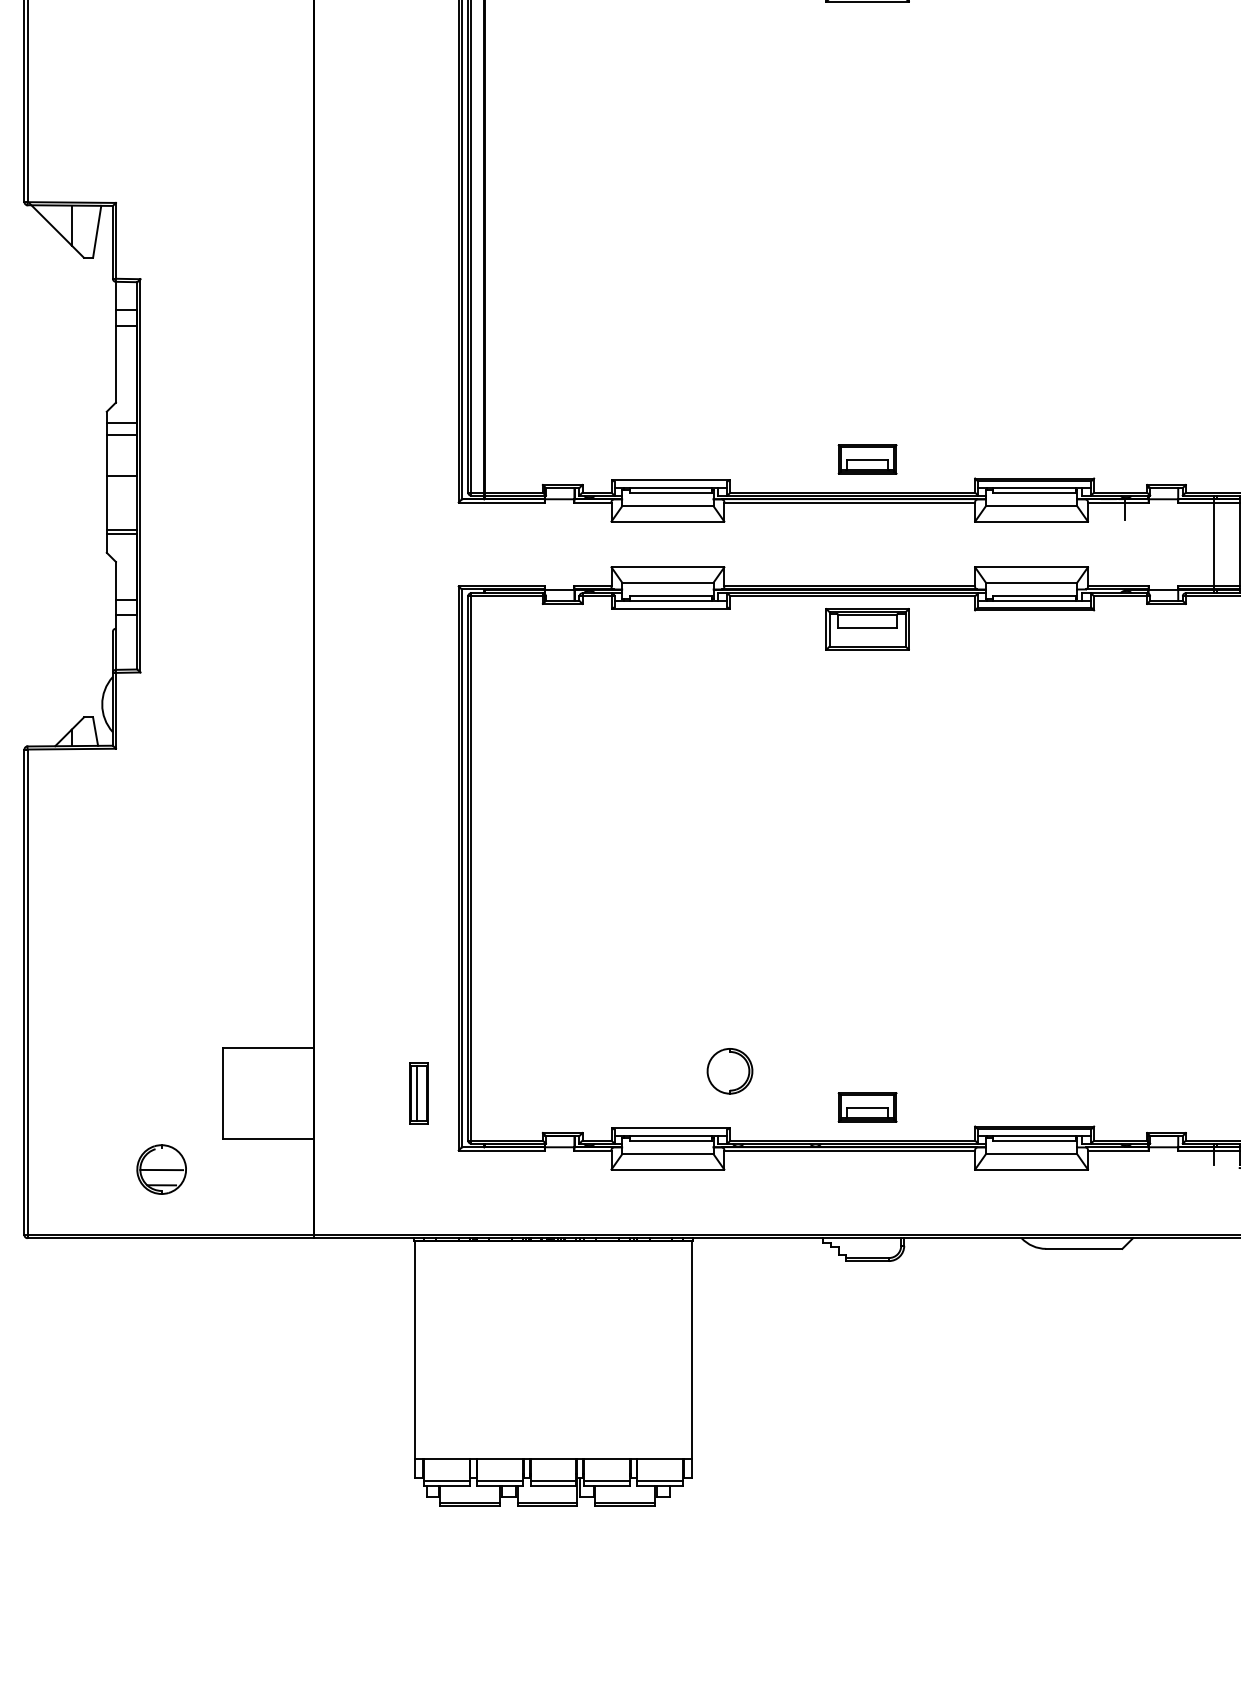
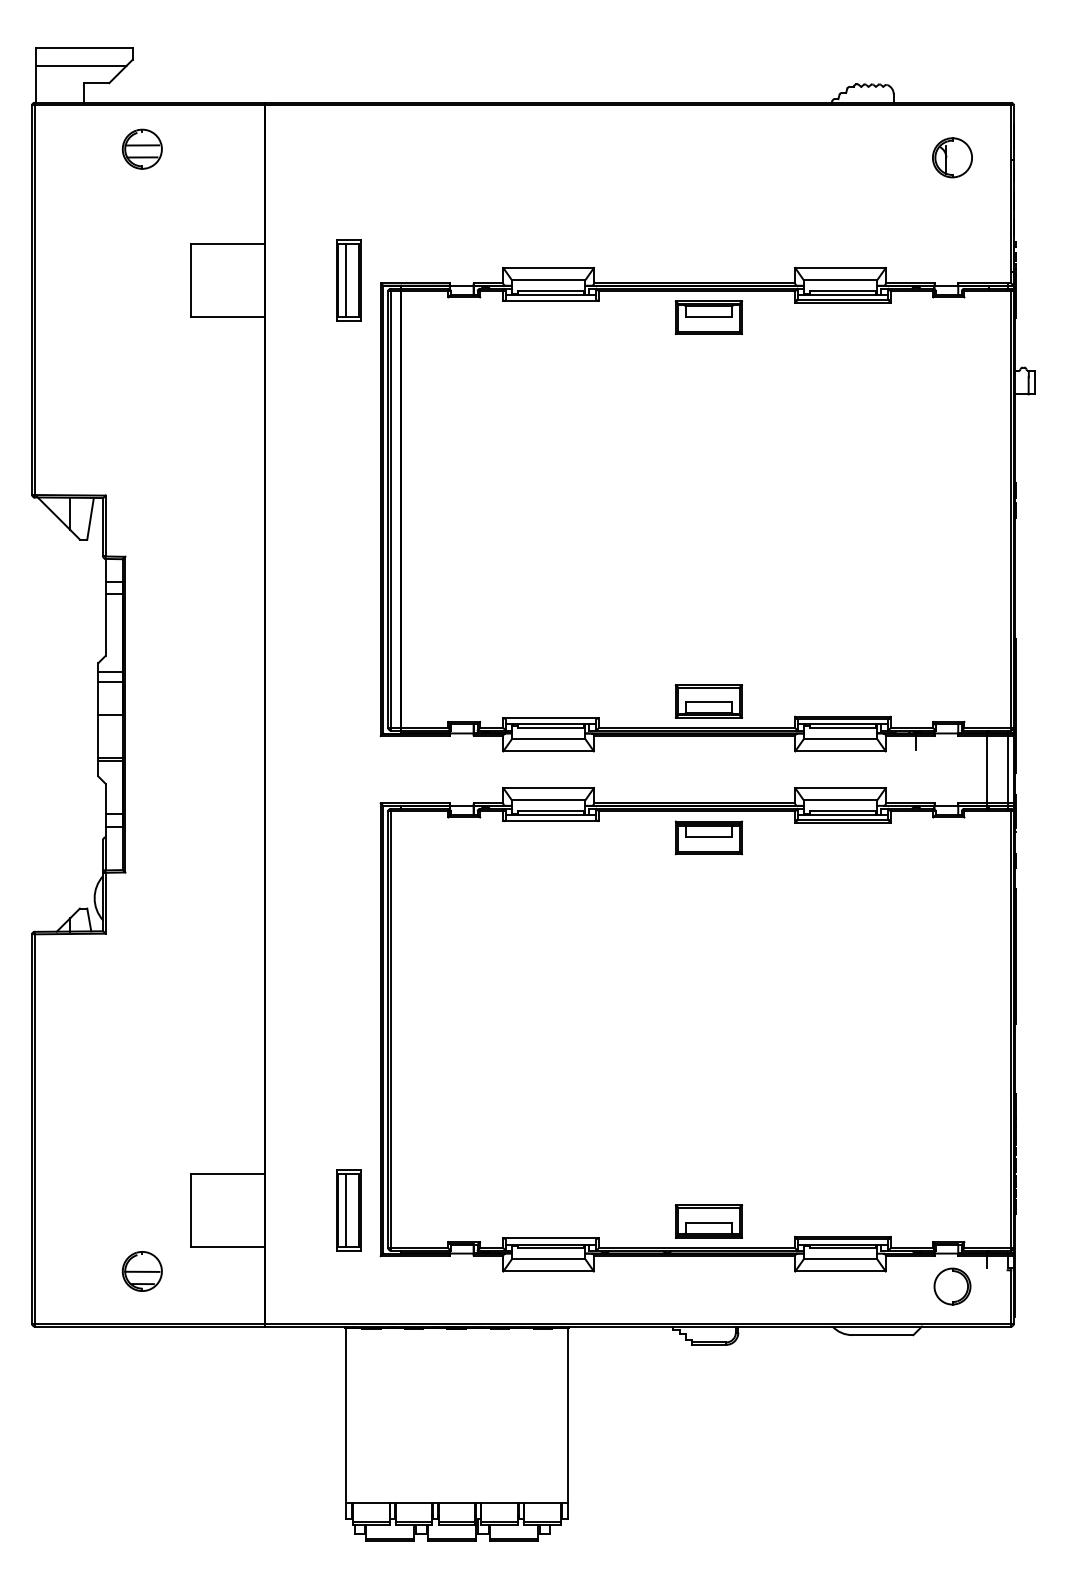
part: (867, 459) -> (708, 701), size x1.43
part: (730, 1071) -> (952, 1286), moved
part: (418, 1093) -> (348, 1210), size x1.67
part: (867, 1107) -> (708, 1221), size x1.43

